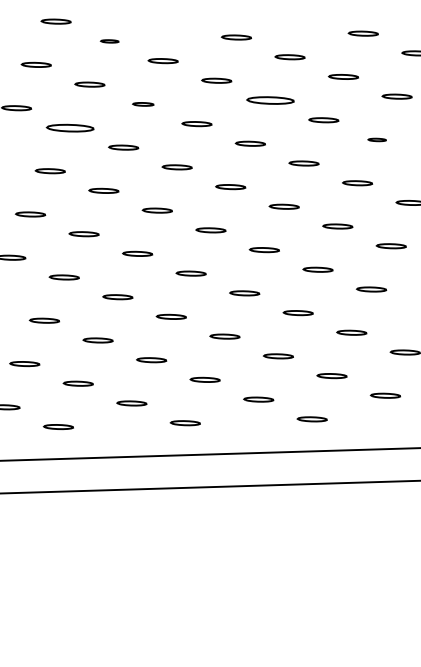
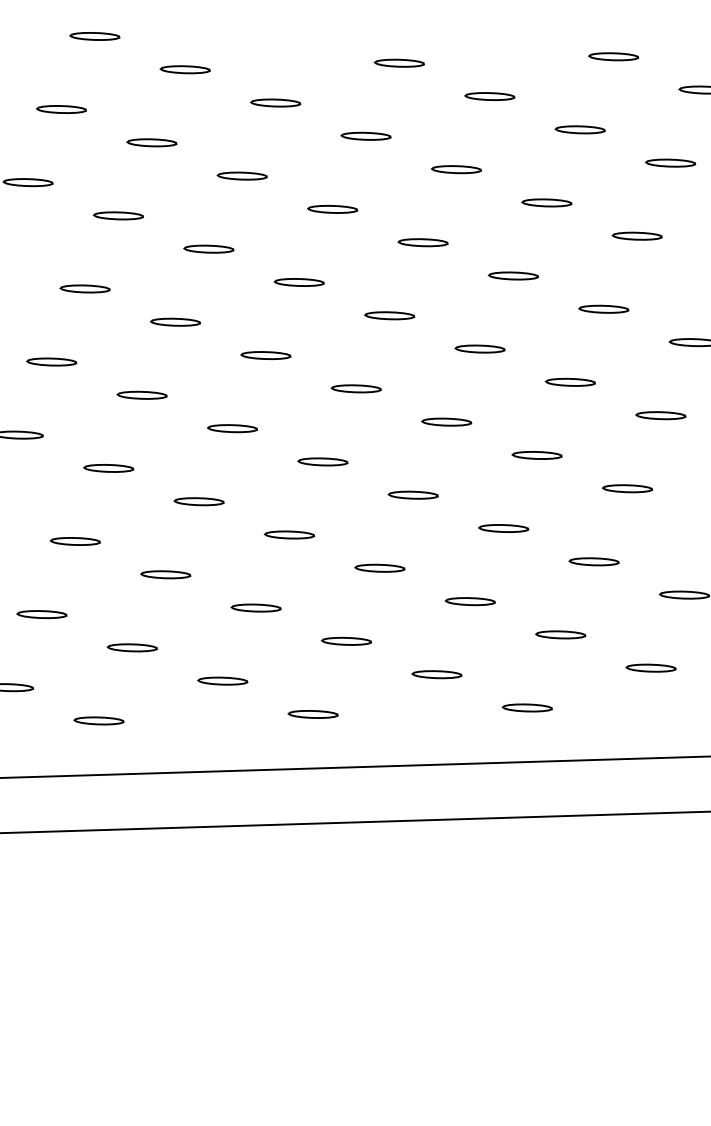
part: (109, 41) -> (184, 69), size x1.67
part: (269, 100) -> (455, 169), size x0.62
part: (142, 104) -> (240, 176), size x1.43
part: (69, 127) -> (117, 215), size x0.62
part: (376, 139) -> (635, 235), size x1.67

